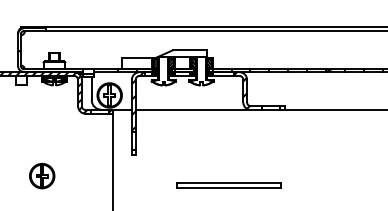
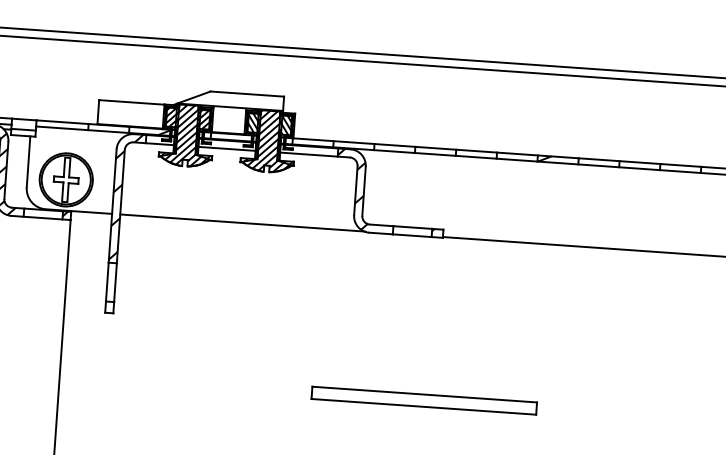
hatch: (163, 71) -> (186, 136), added
hatch: (201, 71) -> (268, 141), added
part: (228, 185) -> (424, 400), moved

